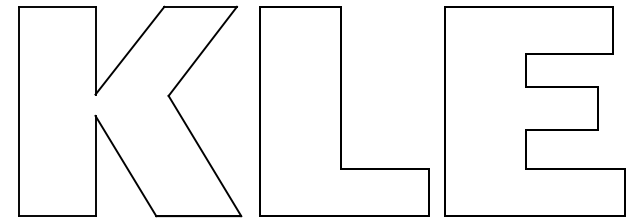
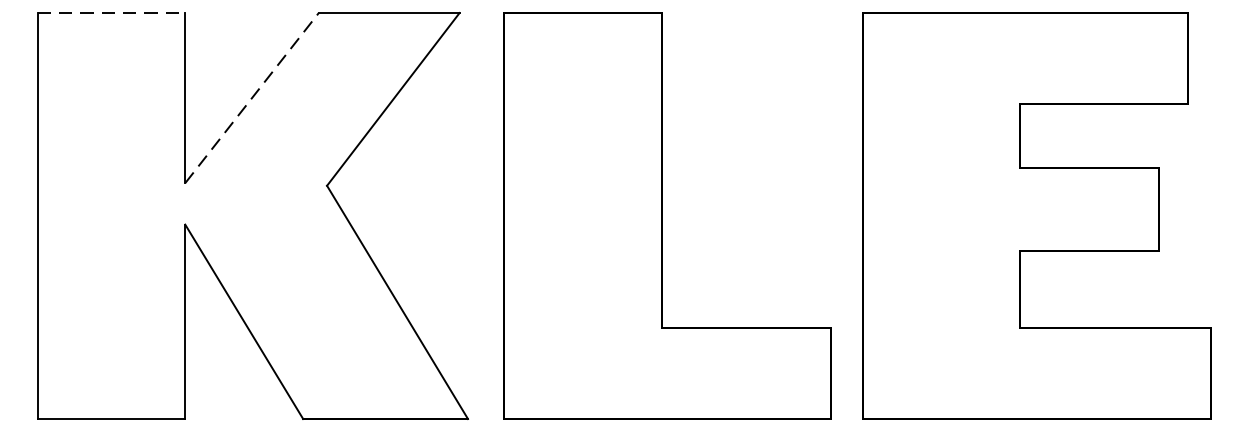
line: (57, 6) -> (111, 12), solid -> dashed
line: (129, 50) -> (251, 97), solid -> dashed

